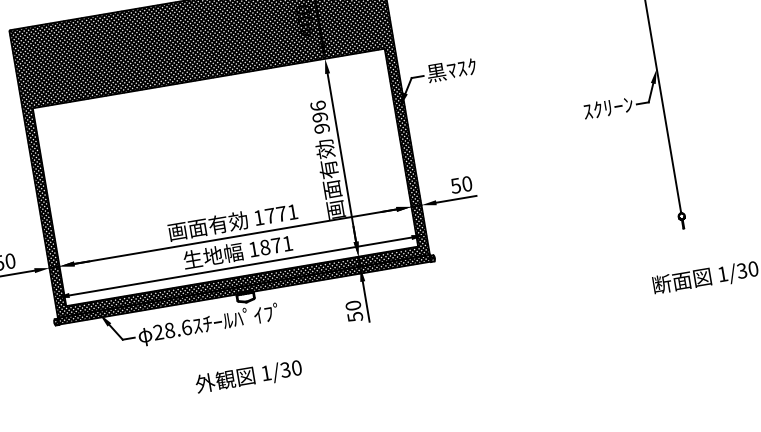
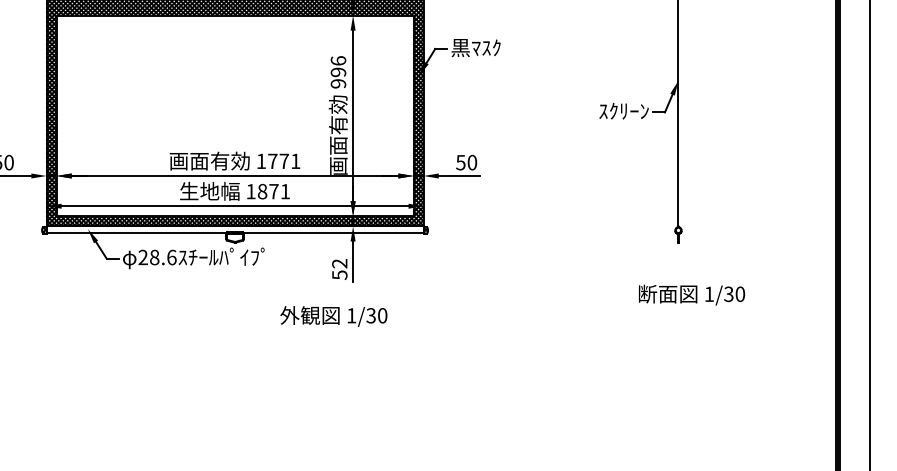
hatch: (243, 289) -> (234, 229), removed
text: (353, 305) -> (339, 263), 50 -> 52
text: (248, 376) -> (333, 316), moved

